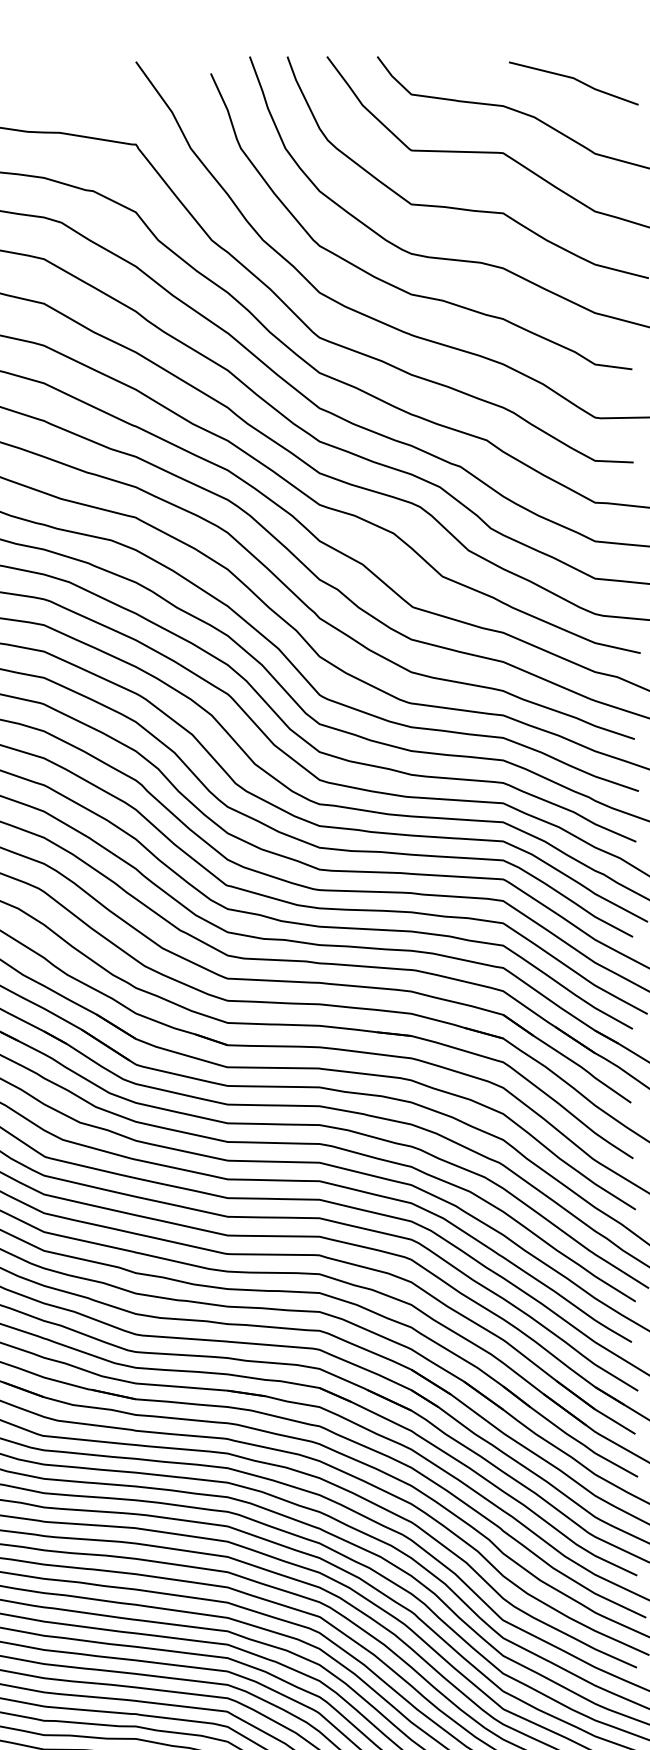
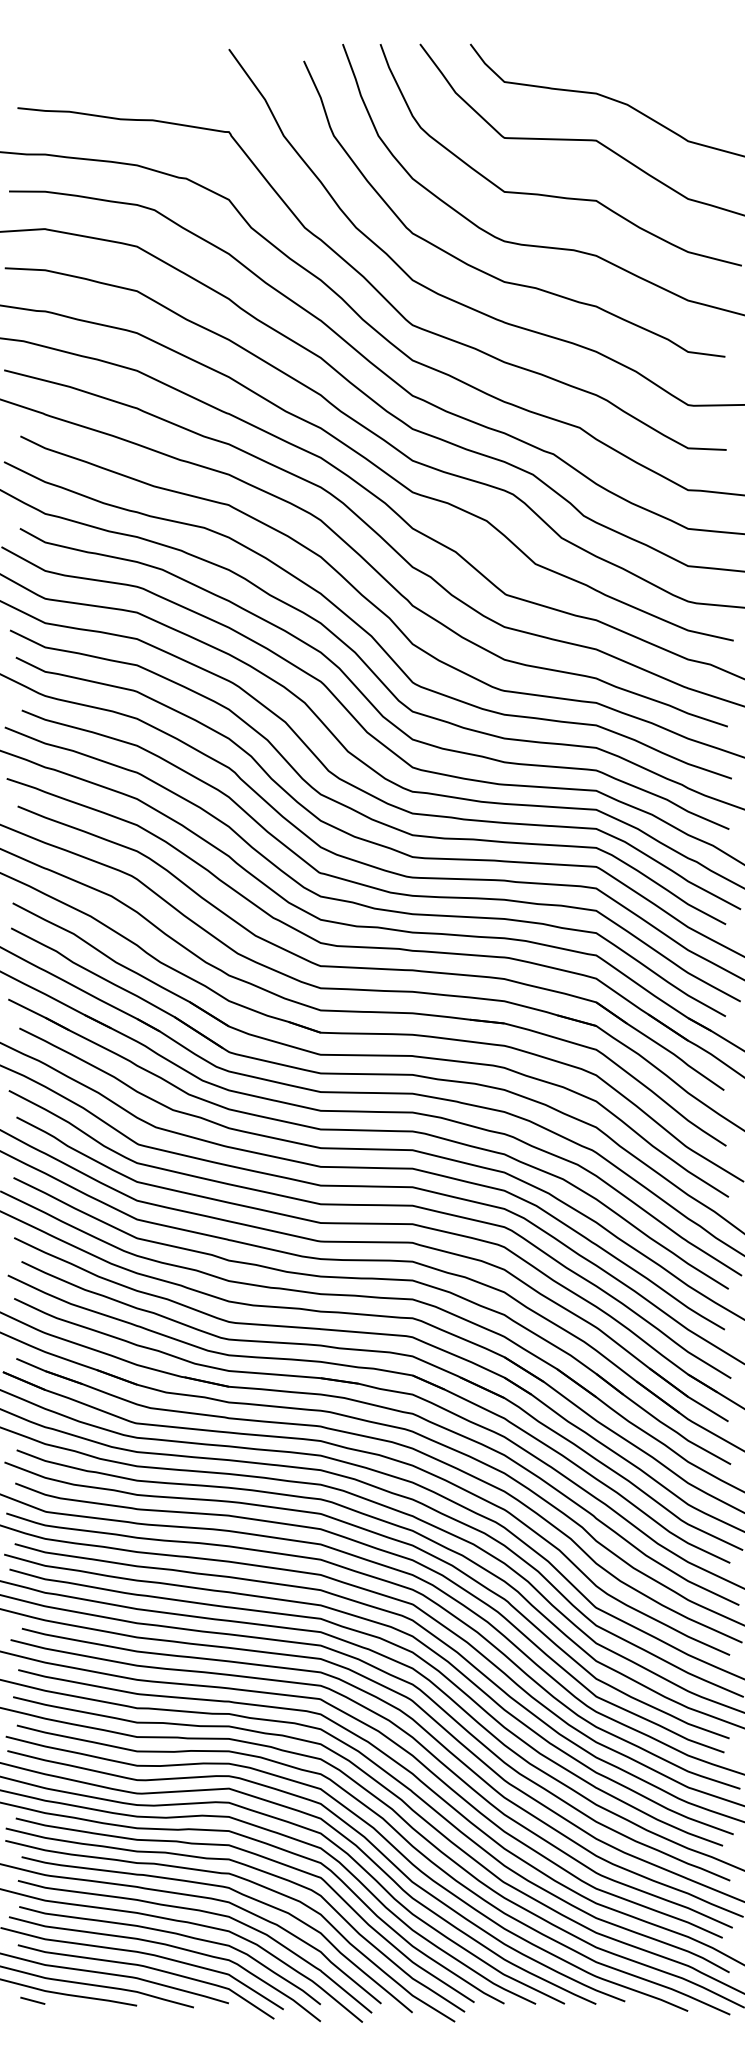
line: (574, 80) -> (667, 67), removed

